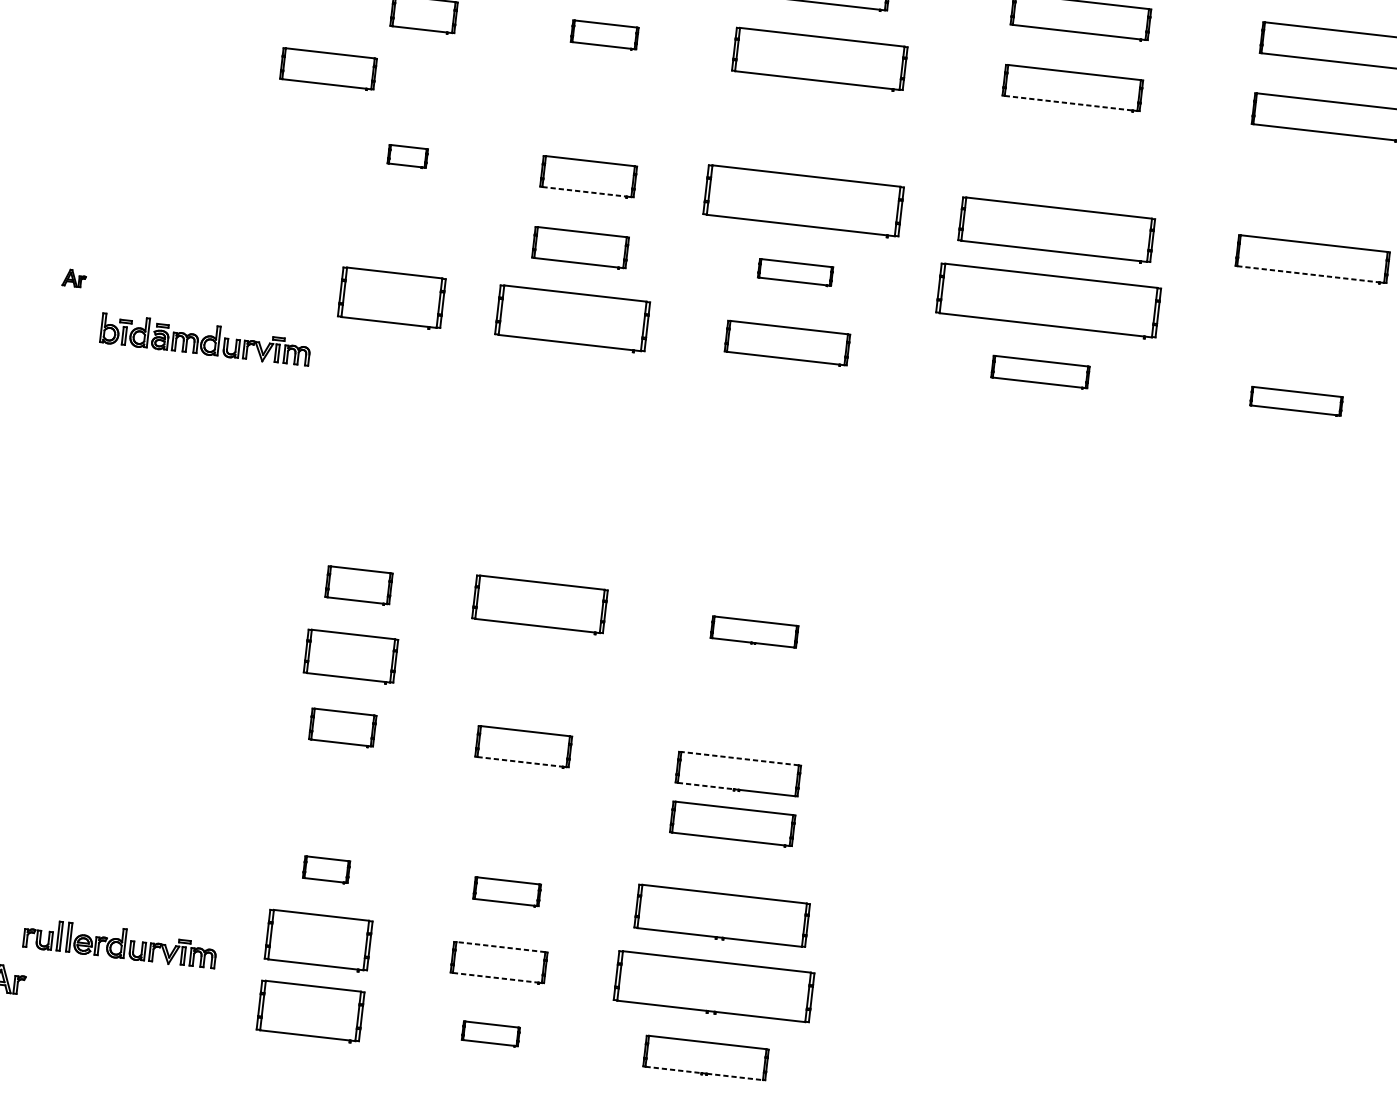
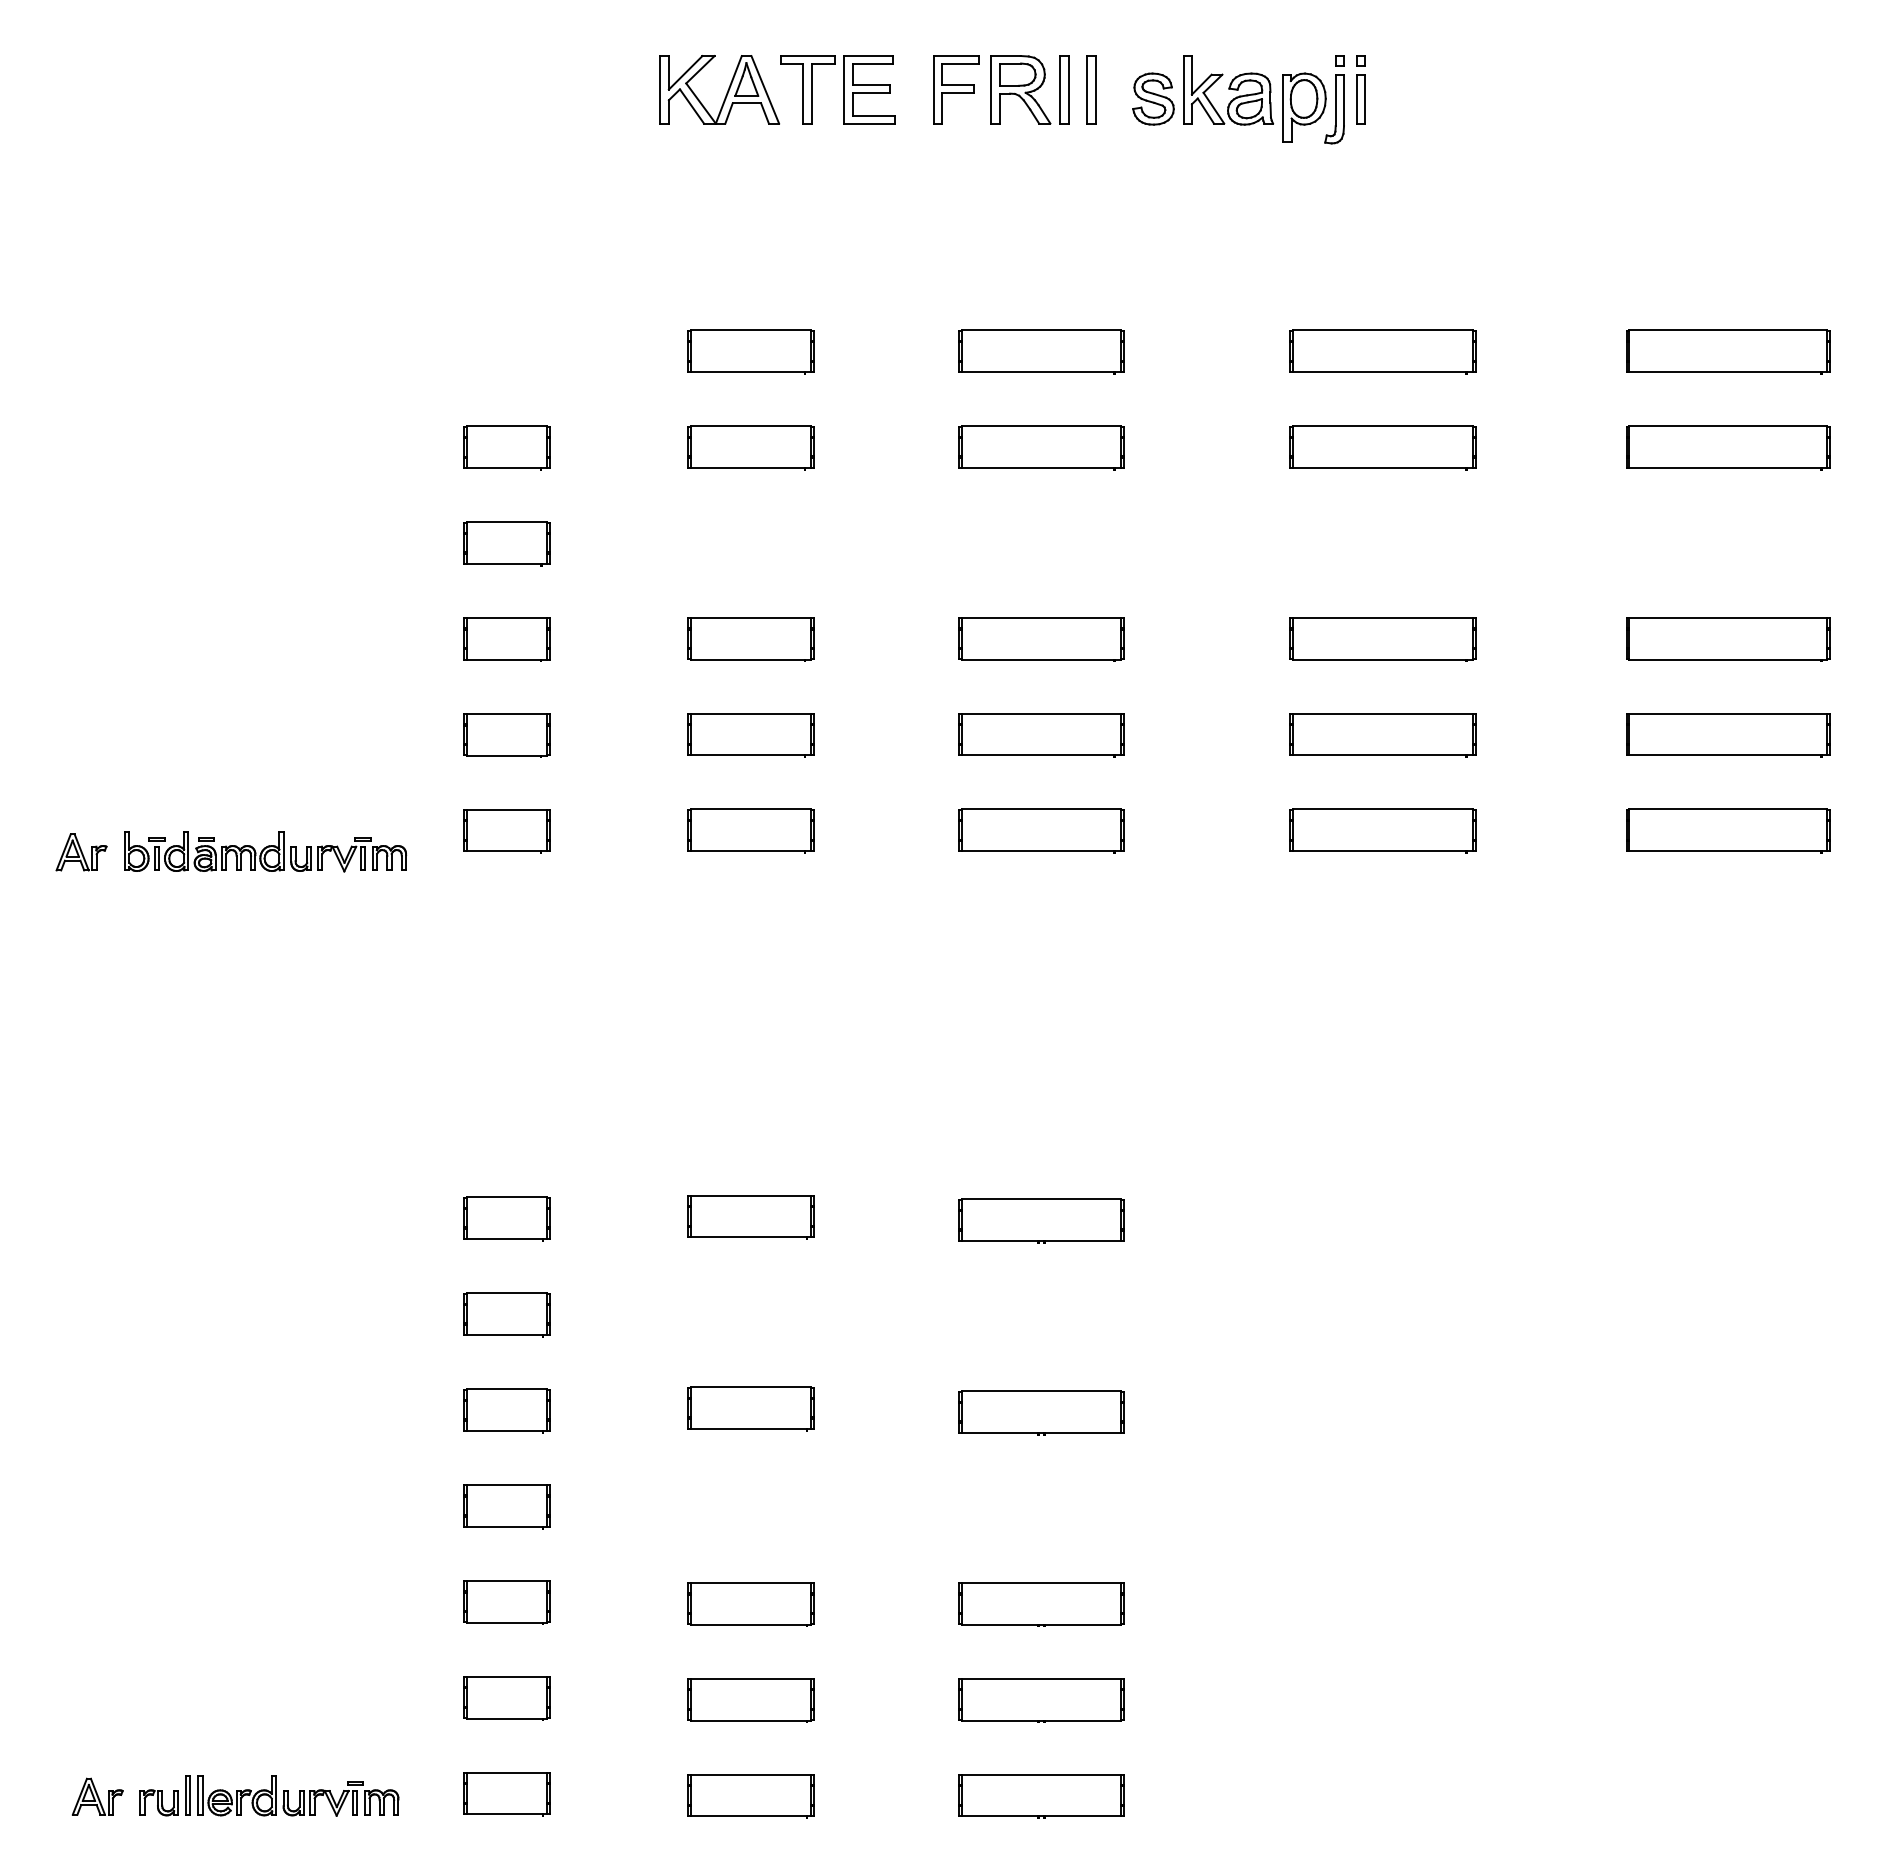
part: (604, 34) -> (750, 447), size x1.43
part: (819, 59) -> (1041, 447), size x0.71
part: (327, 69) -> (387, 535), removed
part: (415, 85) -> (506, 543), added
line: (1069, 103) -> (1380, 468), dashed -> solid
part: (407, 156) -> (506, 639), size x1.67
line: (584, 191) -> (747, 659), dashed -> solid
part: (803, 201) -> (1041, 639), size x0.62
part: (399, 227) -> (506, 735), added
part: (1056, 230) -> (1382, 639), size x0.71
part: (795, 272) -> (1041, 735), size x1.67
line: (1307, 274) -> (1724, 659), dashed -> solid
part: (74, 278) -> (81, 852), size x1.67
part: (391, 298) -> (506, 831), size x0.62
part: (1048, 301) -> (1382, 735), size x0.62
part: (571, 318) -> (750, 830), size x0.62
part: (1304, 330) -> (1728, 735), added
part: (205, 339) -> (265, 851), moved
part: (1040, 371) -> (1382, 830), size x1.43
part: (1296, 401) -> (1728, 830), size x1.67
part: (539, 605) -> (750, 1217), size x0.71
part: (754, 632) -> (1041, 1220), size x1.43
part: (350, 656) -> (506, 1314), size x0.71
line: (739, 758) -> (1040, 1391), dashed -> solid
line: (519, 762) -> (748, 1429), dashed -> solid
line: (705, 786) -> (999, 1433), dashed -> solid
part: (334, 798) -> (506, 1506), added
part: (732, 823) -> (1041, 1479), removed
part: (326, 869) -> (506, 1602), size x1.43
part: (506, 891) -> (750, 1604), size x1.43
part: (722, 916) -> (1041, 1604), size x0.71
part: (317, 941) -> (506, 1698), size x0.62
part: (120, 943) -> (269, 1795), moved
line: (500, 946) -> (750, 1678), dashed -> solid
line: (495, 977) -> (748, 1720), dashed -> solid
part: (714, 987) -> (1041, 1700), size x0.62
part: (309, 1012) -> (506, 1794), size x0.62
part: (490, 1034) -> (750, 1796), size x1.67
line: (673, 1070) -> (999, 1816), dashed -> solid
line: (734, 1077) -> (1082, 1816), dashed -> solid

